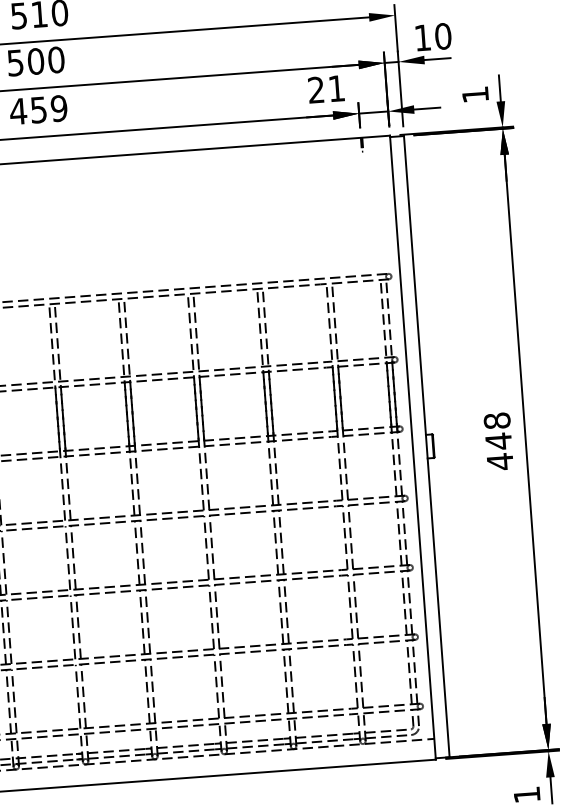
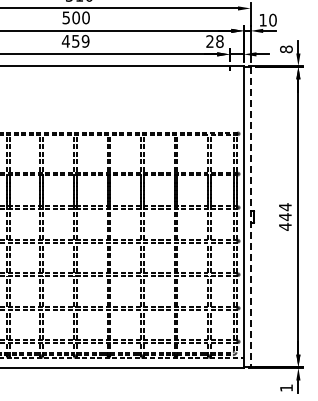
text: (335, 88) -> (219, 41), 21 -> 28
text: (475, 94) -> (286, 49), 1 -> 8
text: (495, 421) -> (284, 207), 448 -> 444
line: (426, 447) -> (250, 217), solid -> dashed

